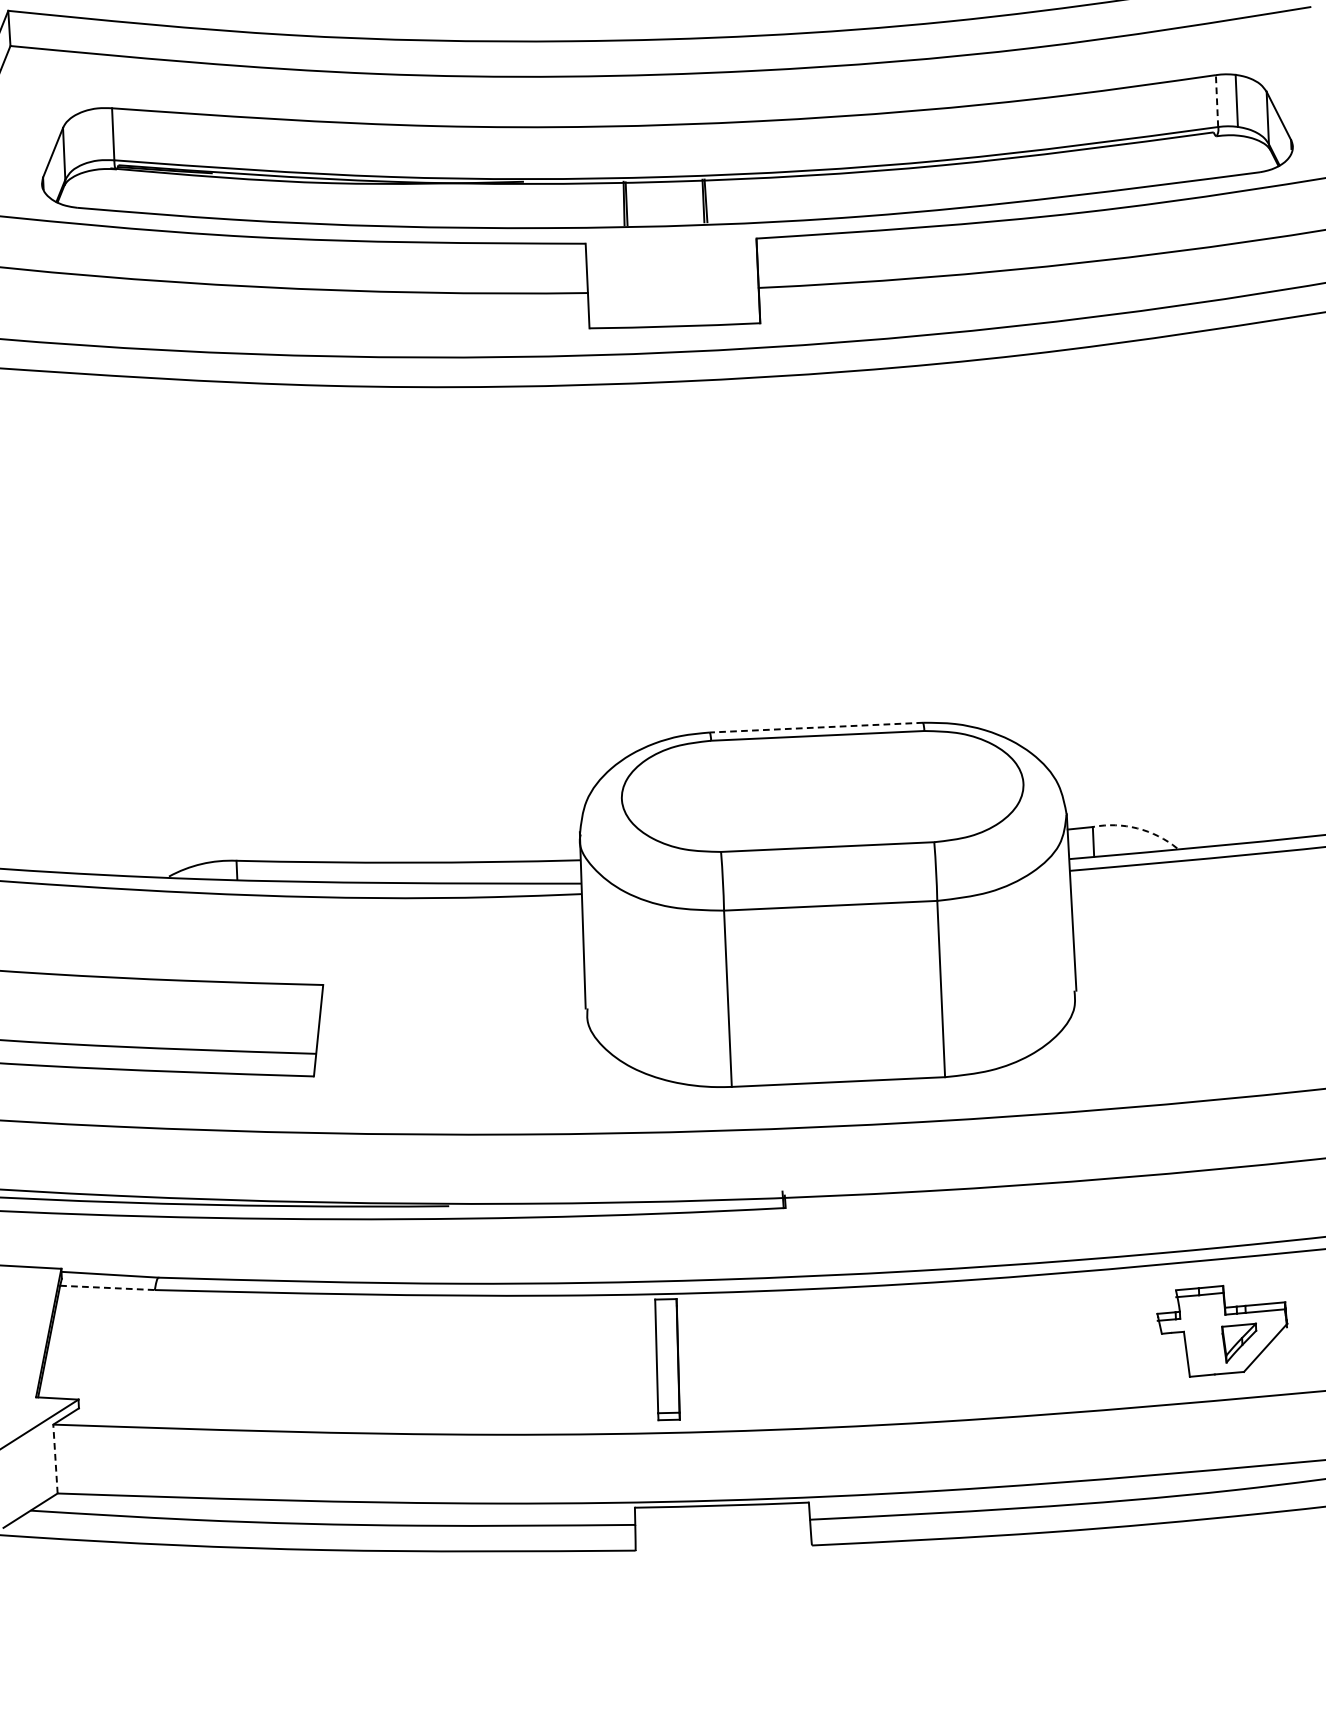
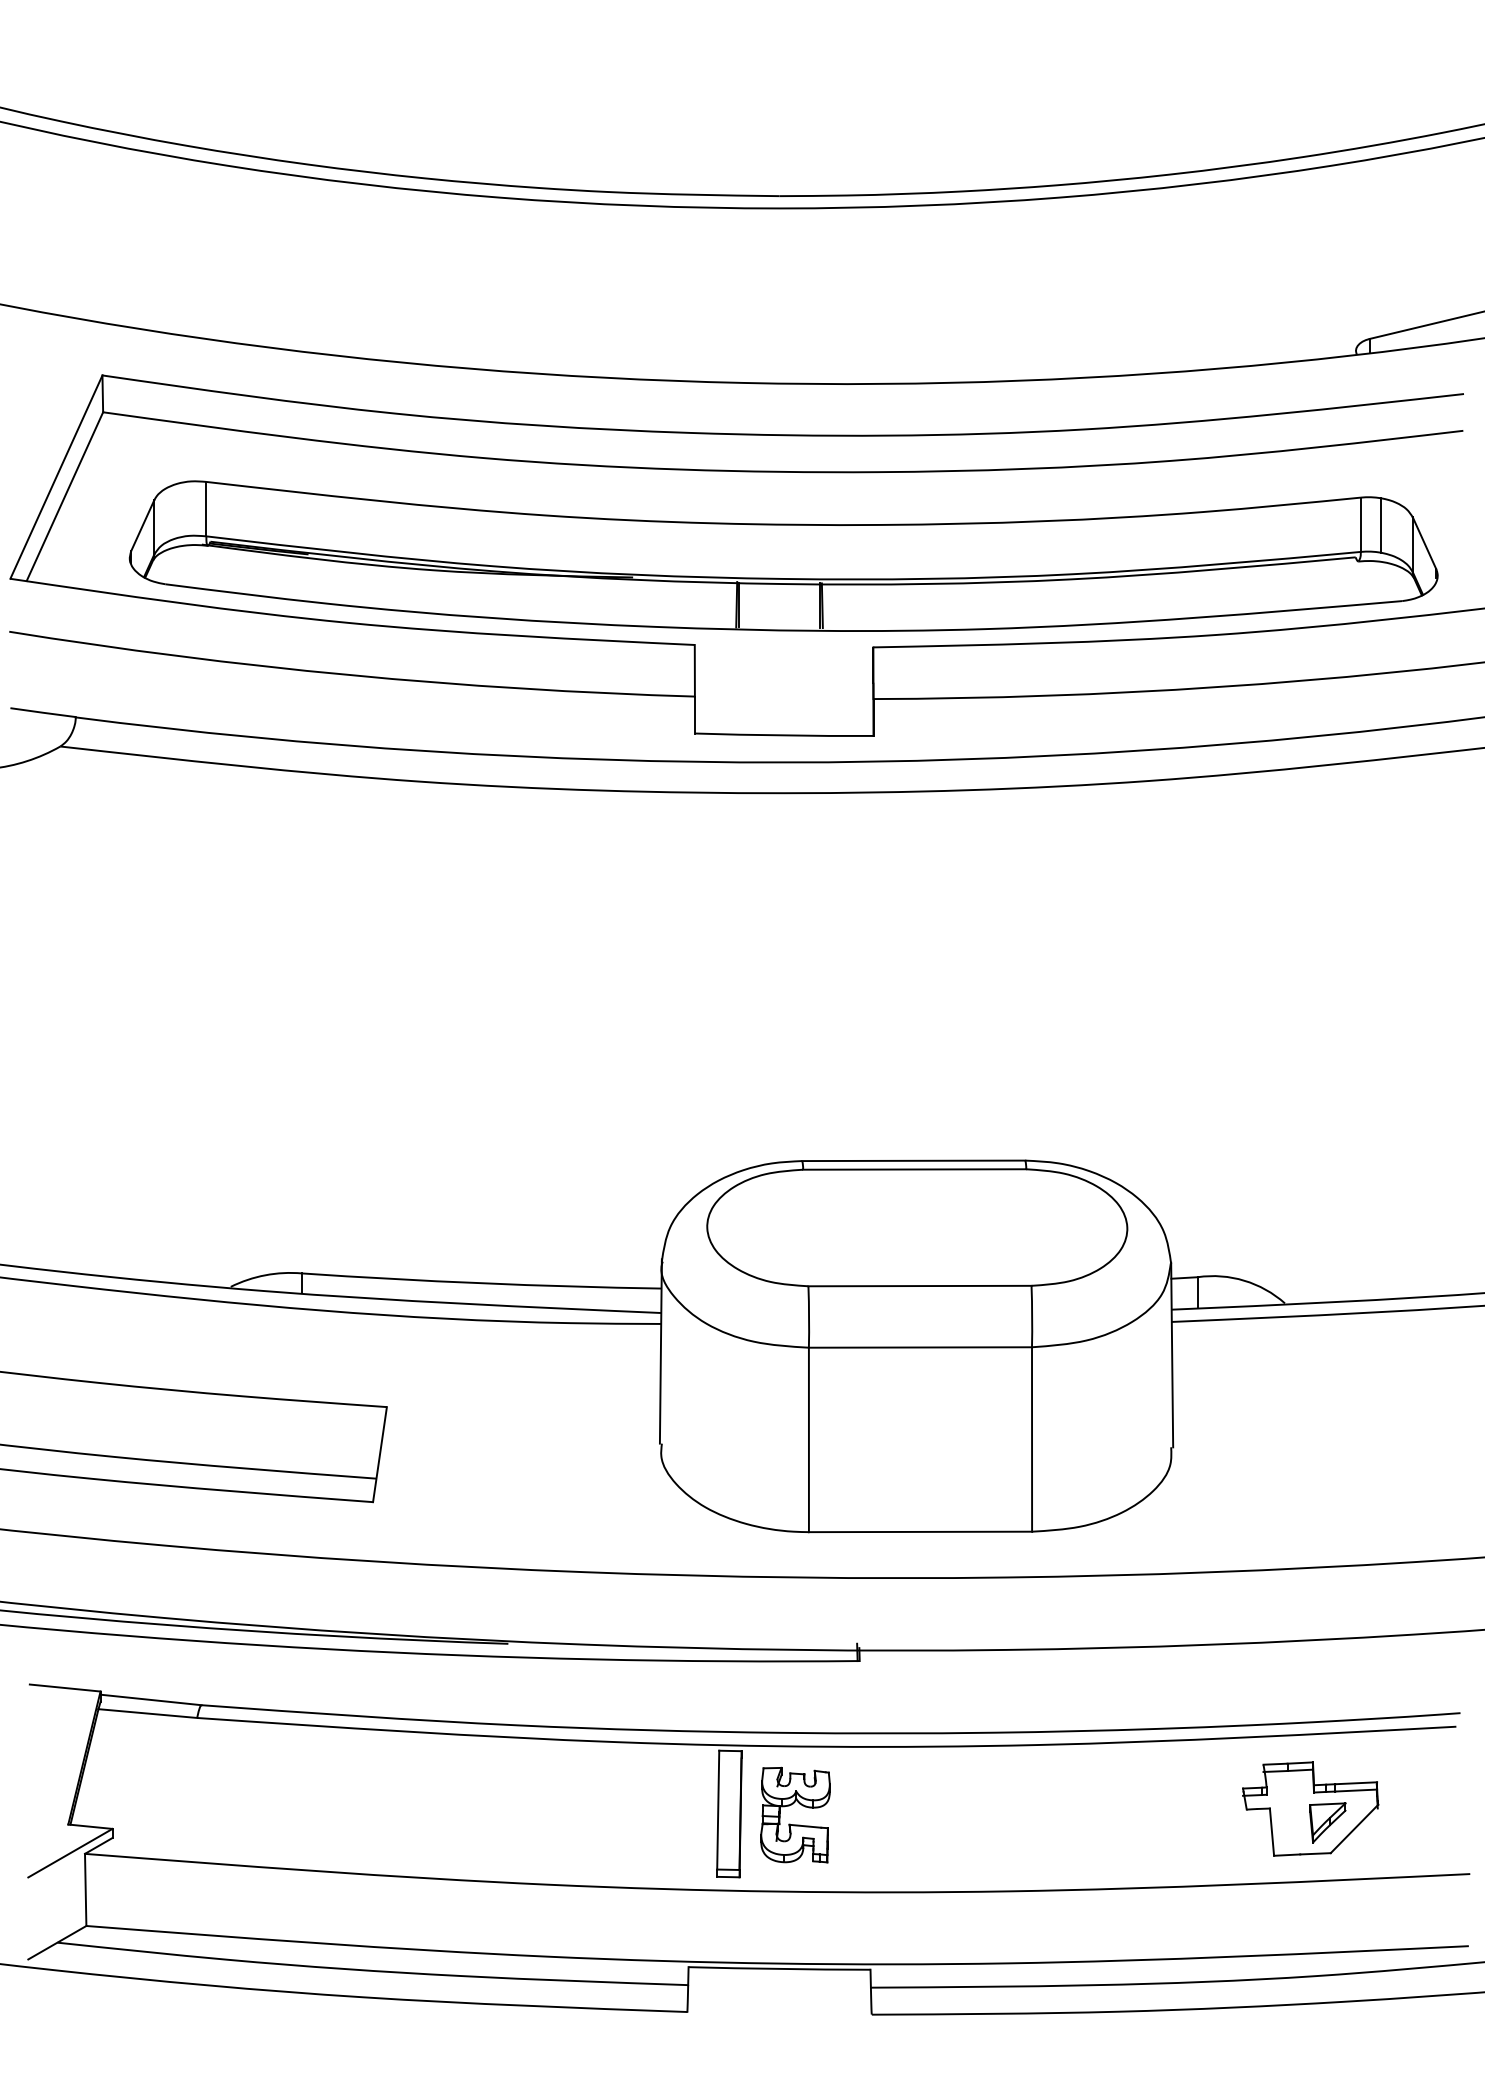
line: (1216, 100) -> (1360, 524), dashed -> solid
line: (816, 727) -> (913, 1160), dashed -> solid
arc: (1137, 828) -> (1244, 1280), dashed -> solid
line: (107, 1287) -> (147, 1713), dashed -> solid
part: (726, 1348) -> (791, 1805), added
line: (55, 1458) -> (85, 1889), dashed -> solid

